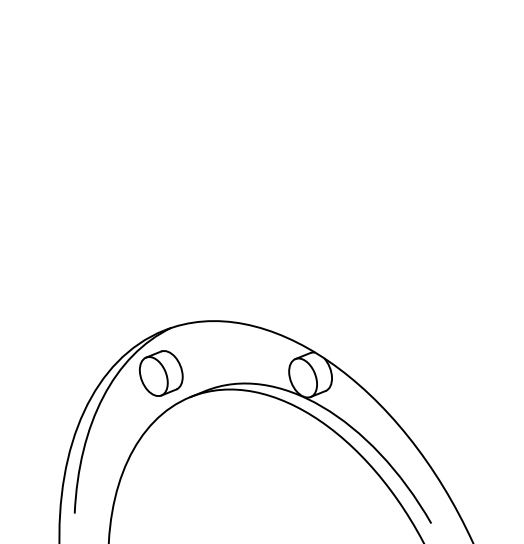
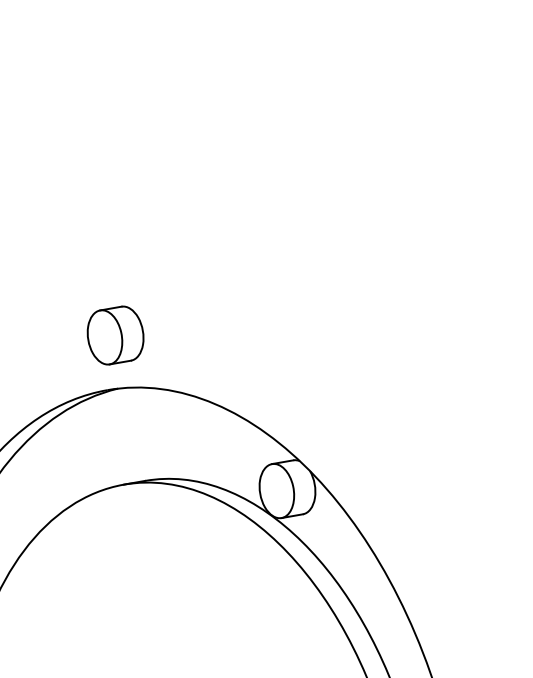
part: (161, 373) -> (115, 335), moved

